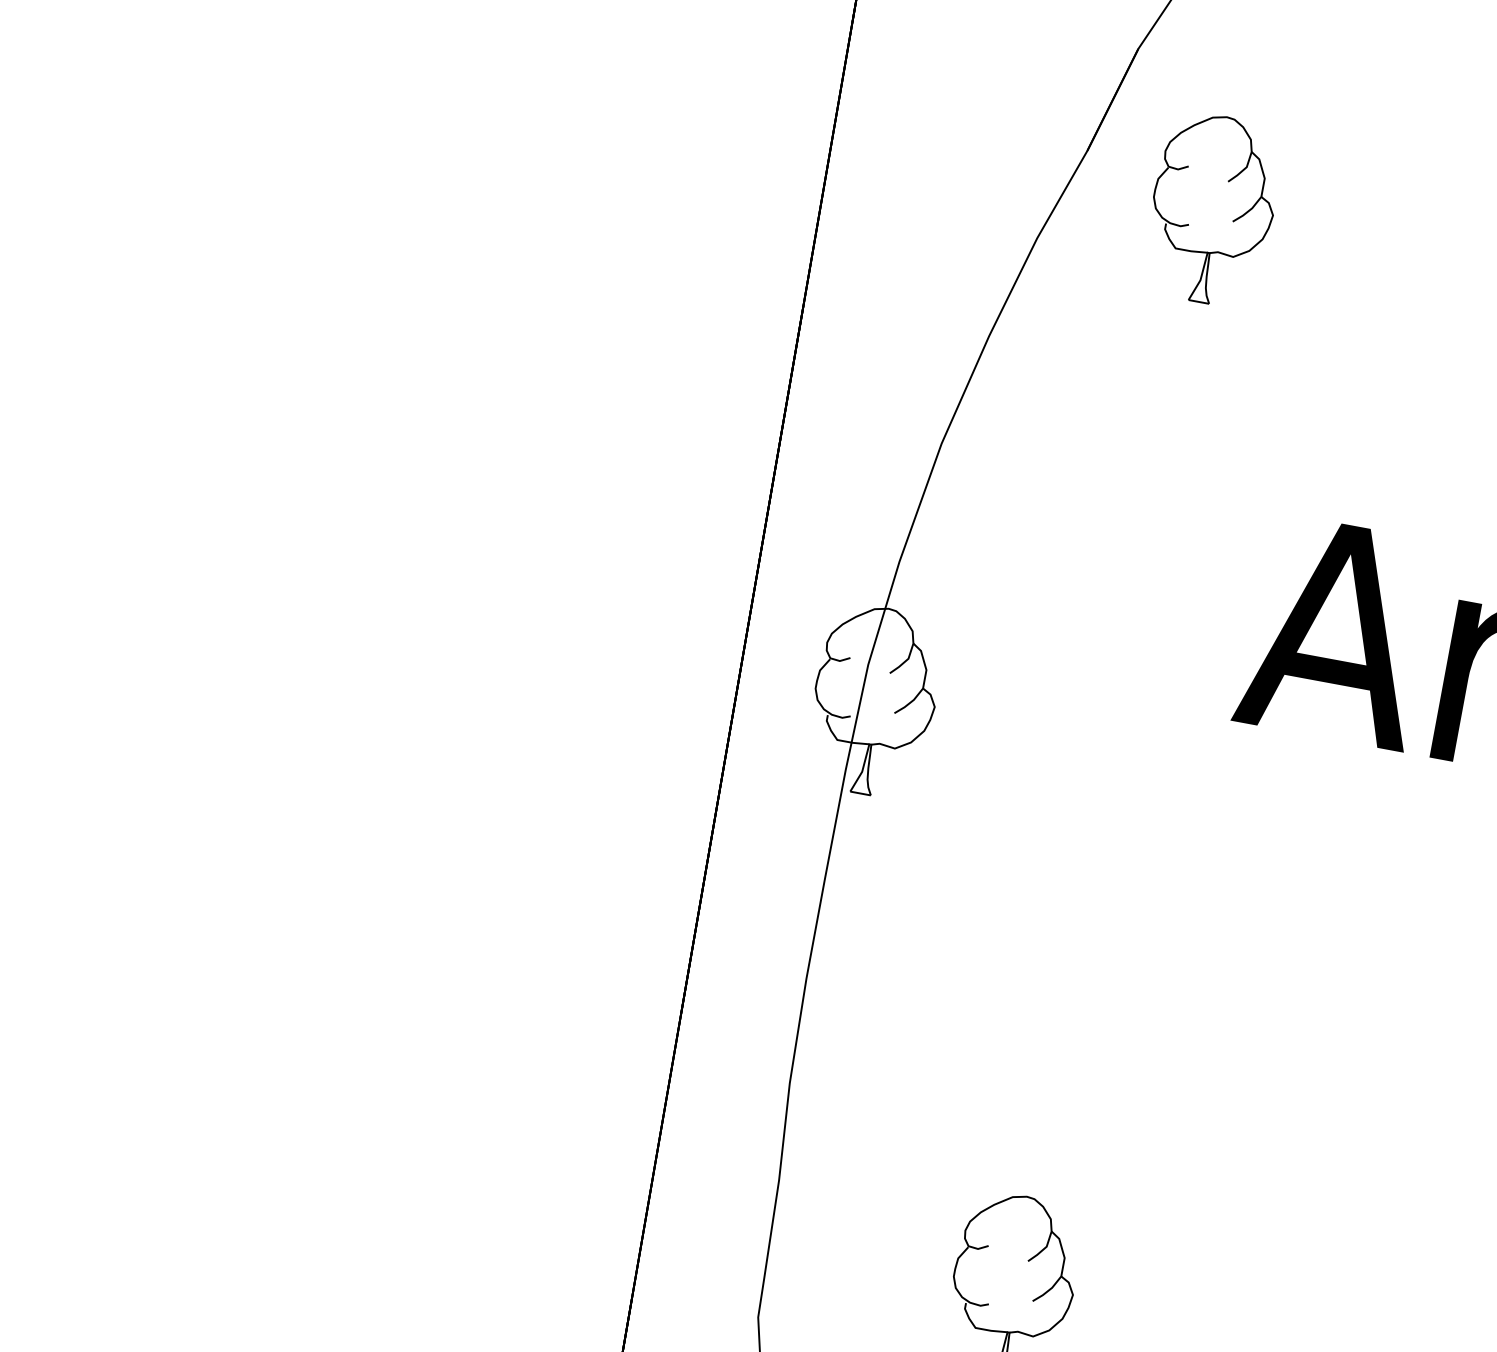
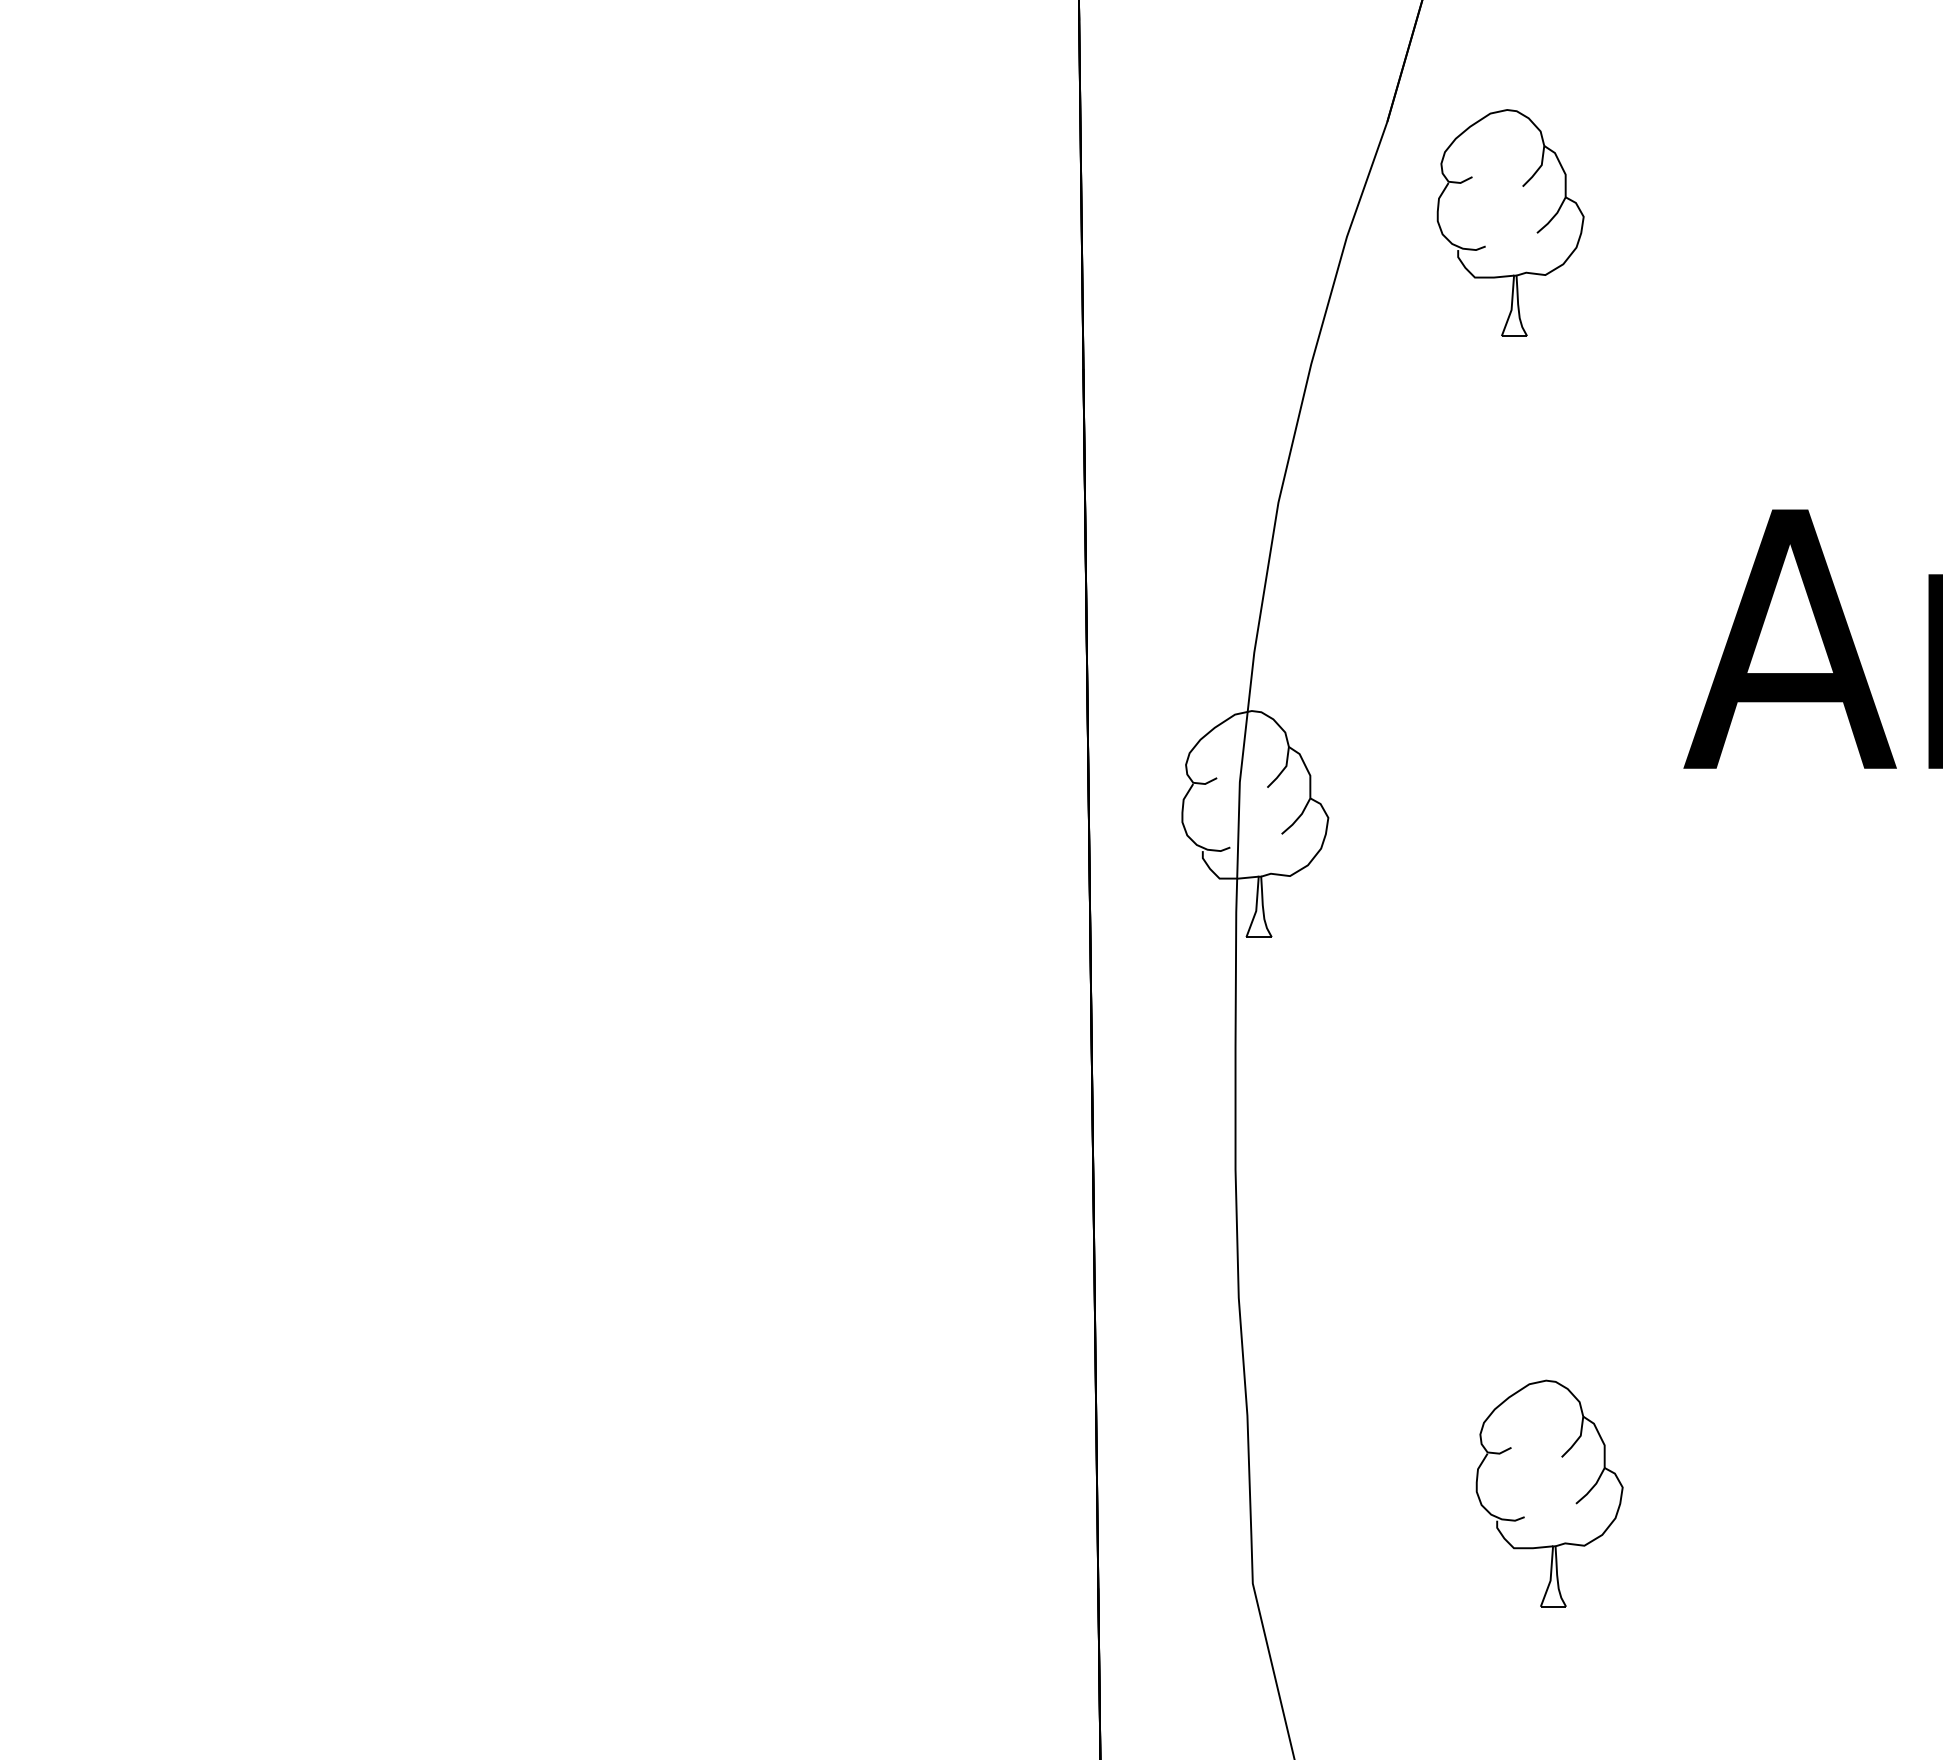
part: (1232, 221) -> (1536, 232), moved

